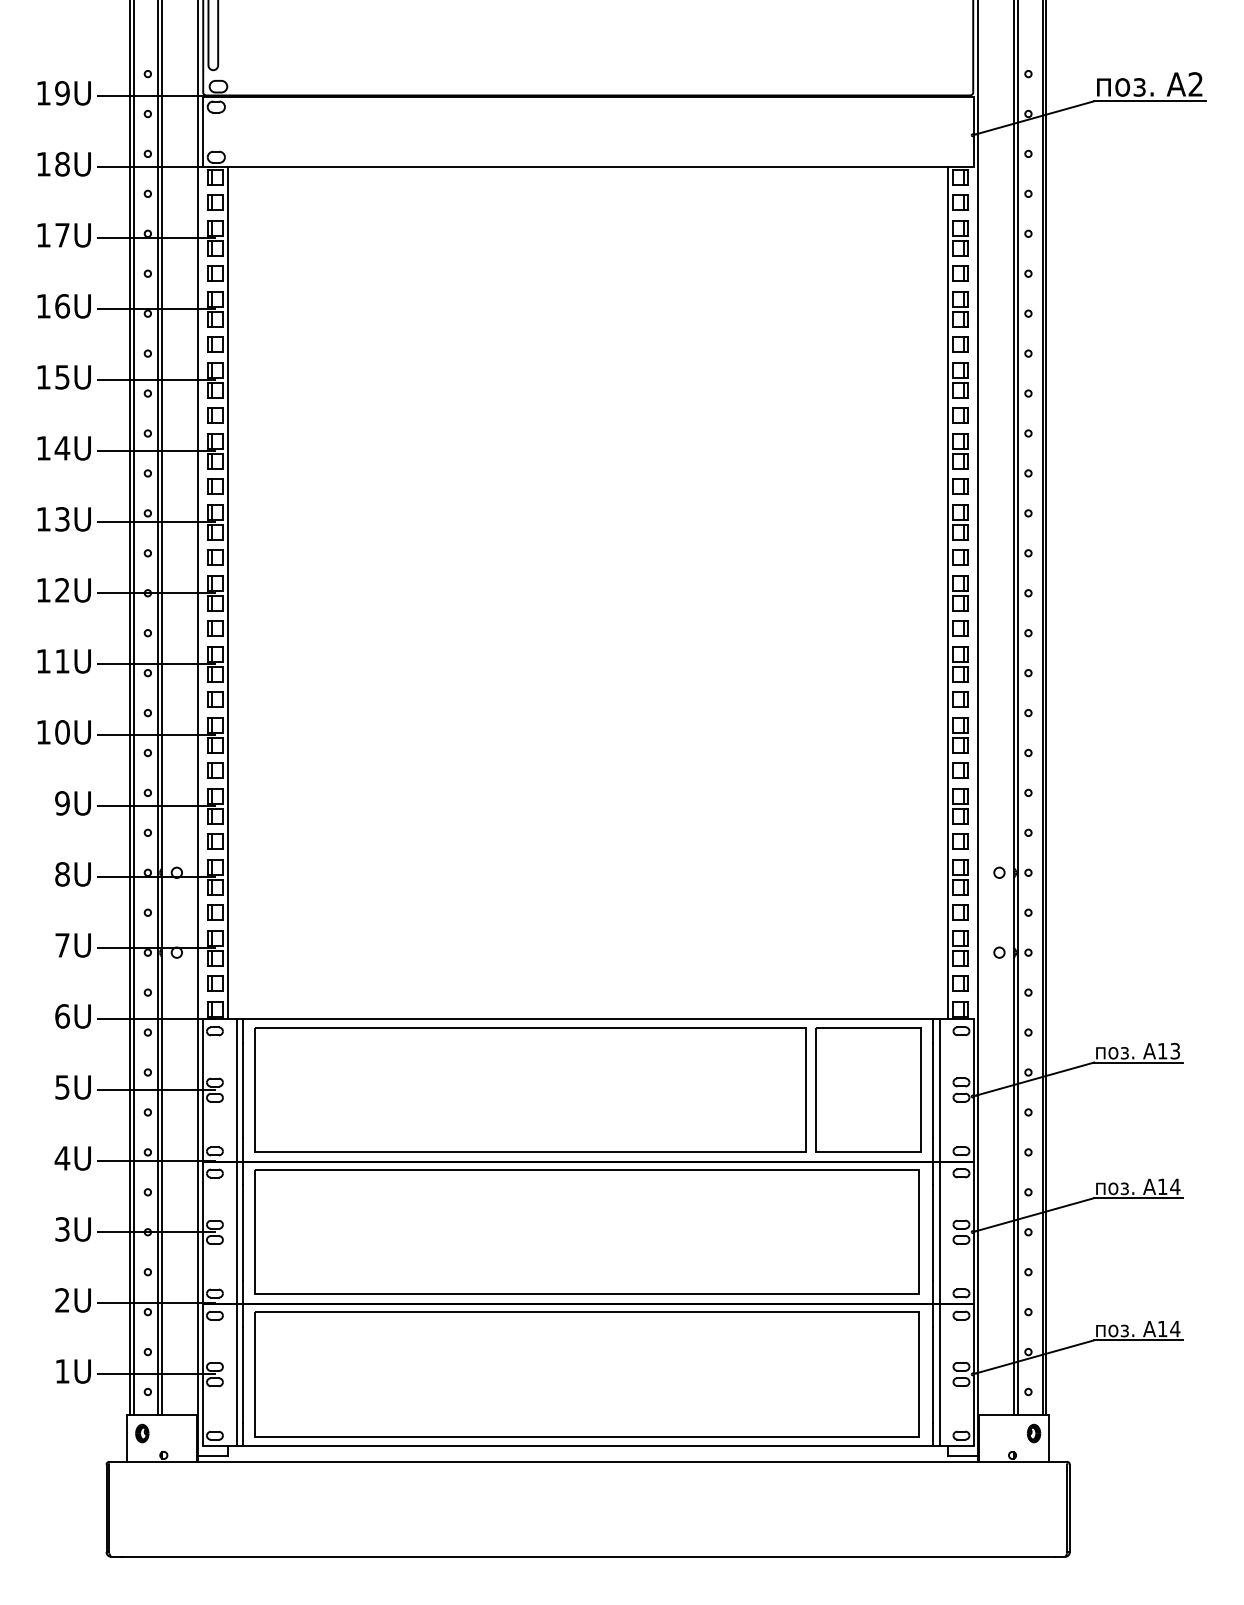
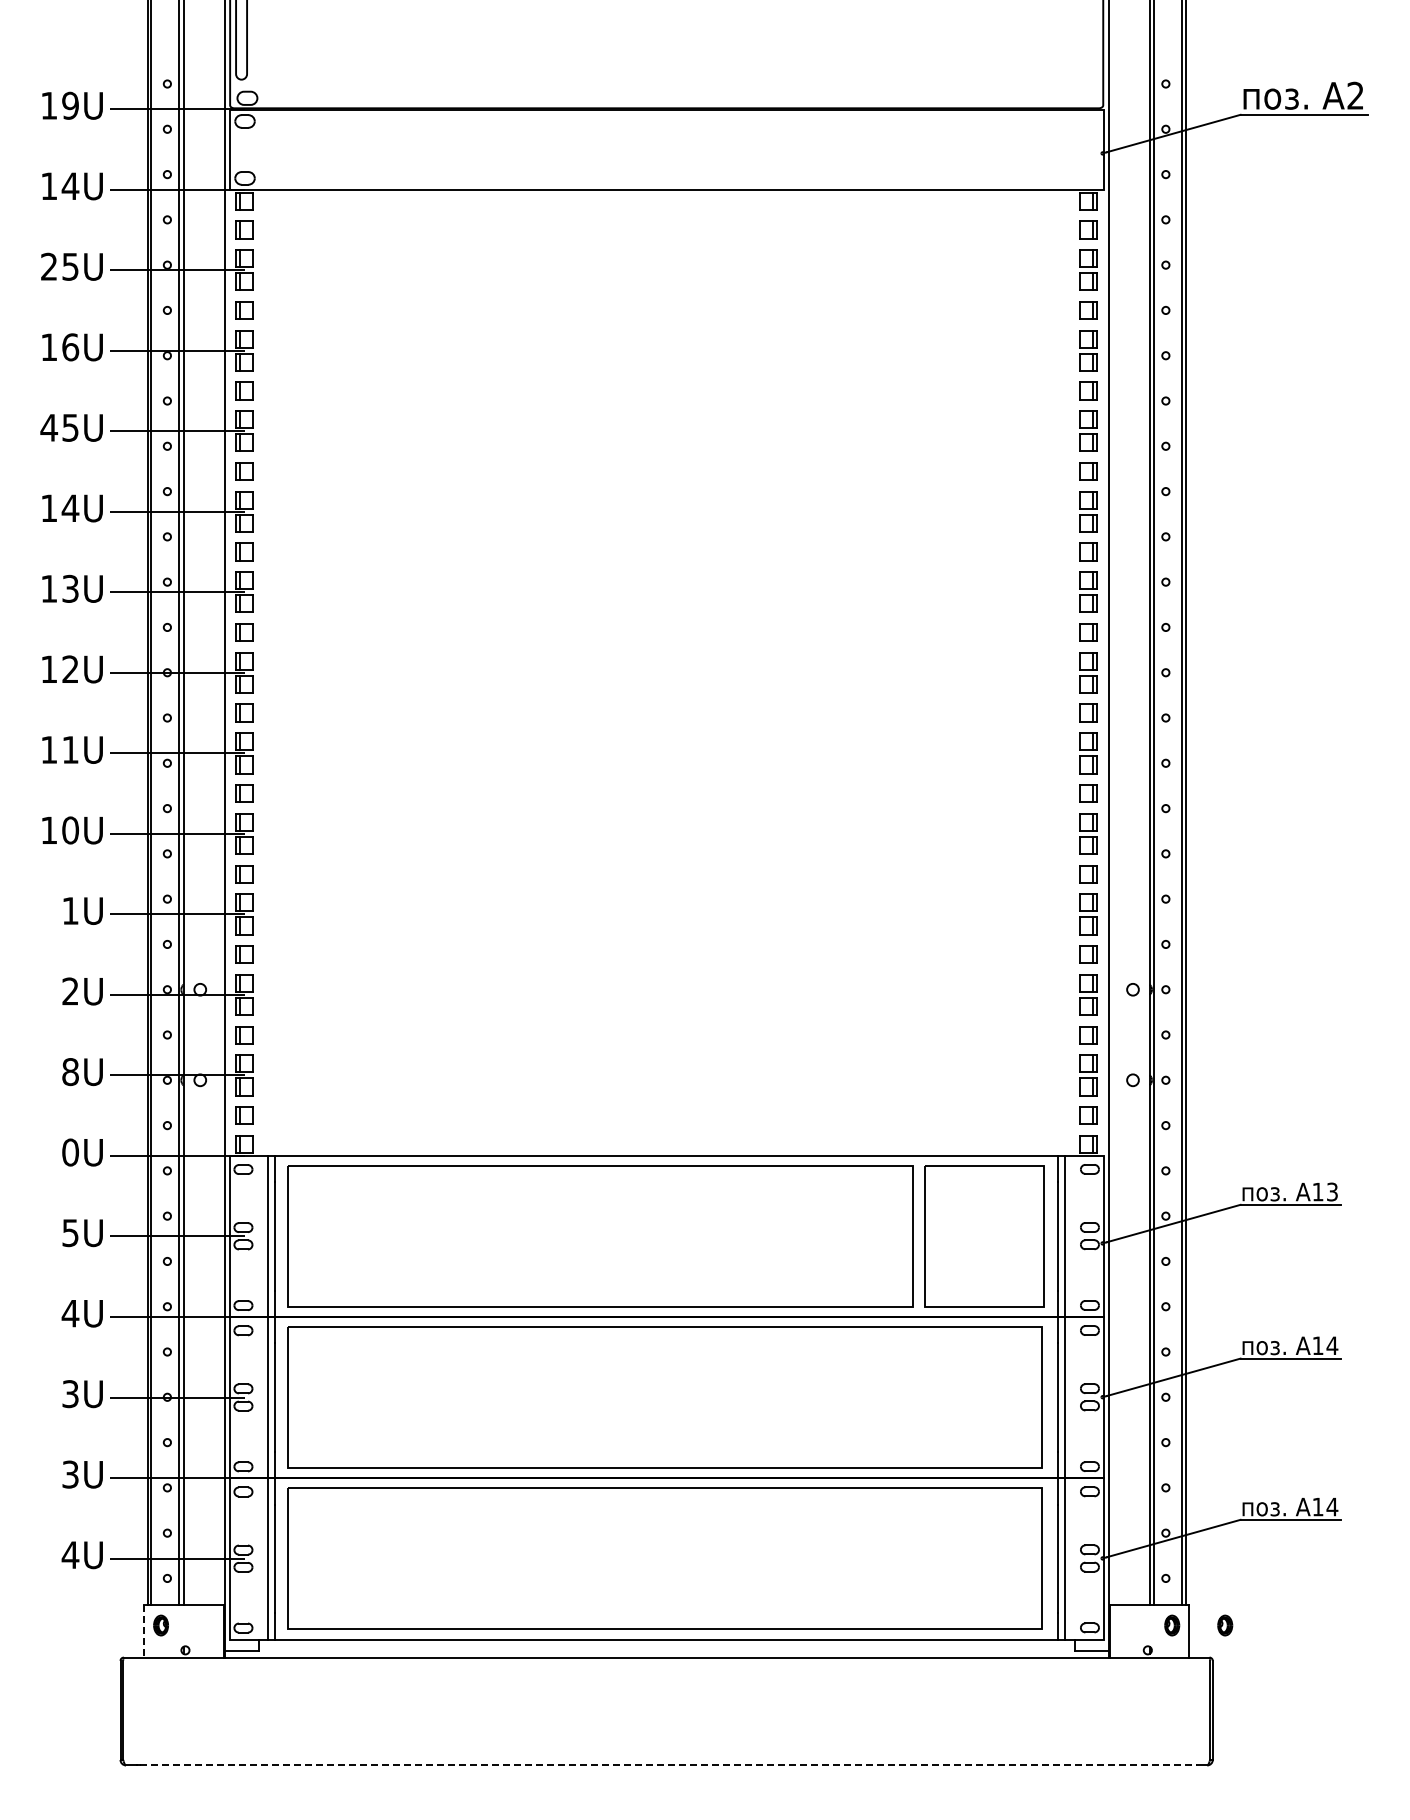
text: (62, 164) -> (70, 186), 18U -> 14U
text: (52, 234) -> (59, 266), 17U -> 25U
text: (43, 376) -> (49, 427), 15U -> 45U
line: (228, 593) -> (258, 672), removed
line: (947, 593) -> (1074, 672), removed
text: (62, 802) -> (70, 910), 9U -> 1U
text: (62, 874) -> (70, 991), 8U -> 2U
text: (62, 945) -> (70, 1072), 7U -> 8U
text: (62, 1016) -> (70, 1152), 6U -> 0U
text: (62, 1300) -> (70, 1474), 2U -> 3U
text: (62, 1370) -> (70, 1554), 1U -> 4U
part: (1081, 1433) -> (1225, 1625), added
line: (126, 1438) -> (143, 1631), solid -> dashed
line: (589, 1556) -> (668, 1765), solid -> dashed

